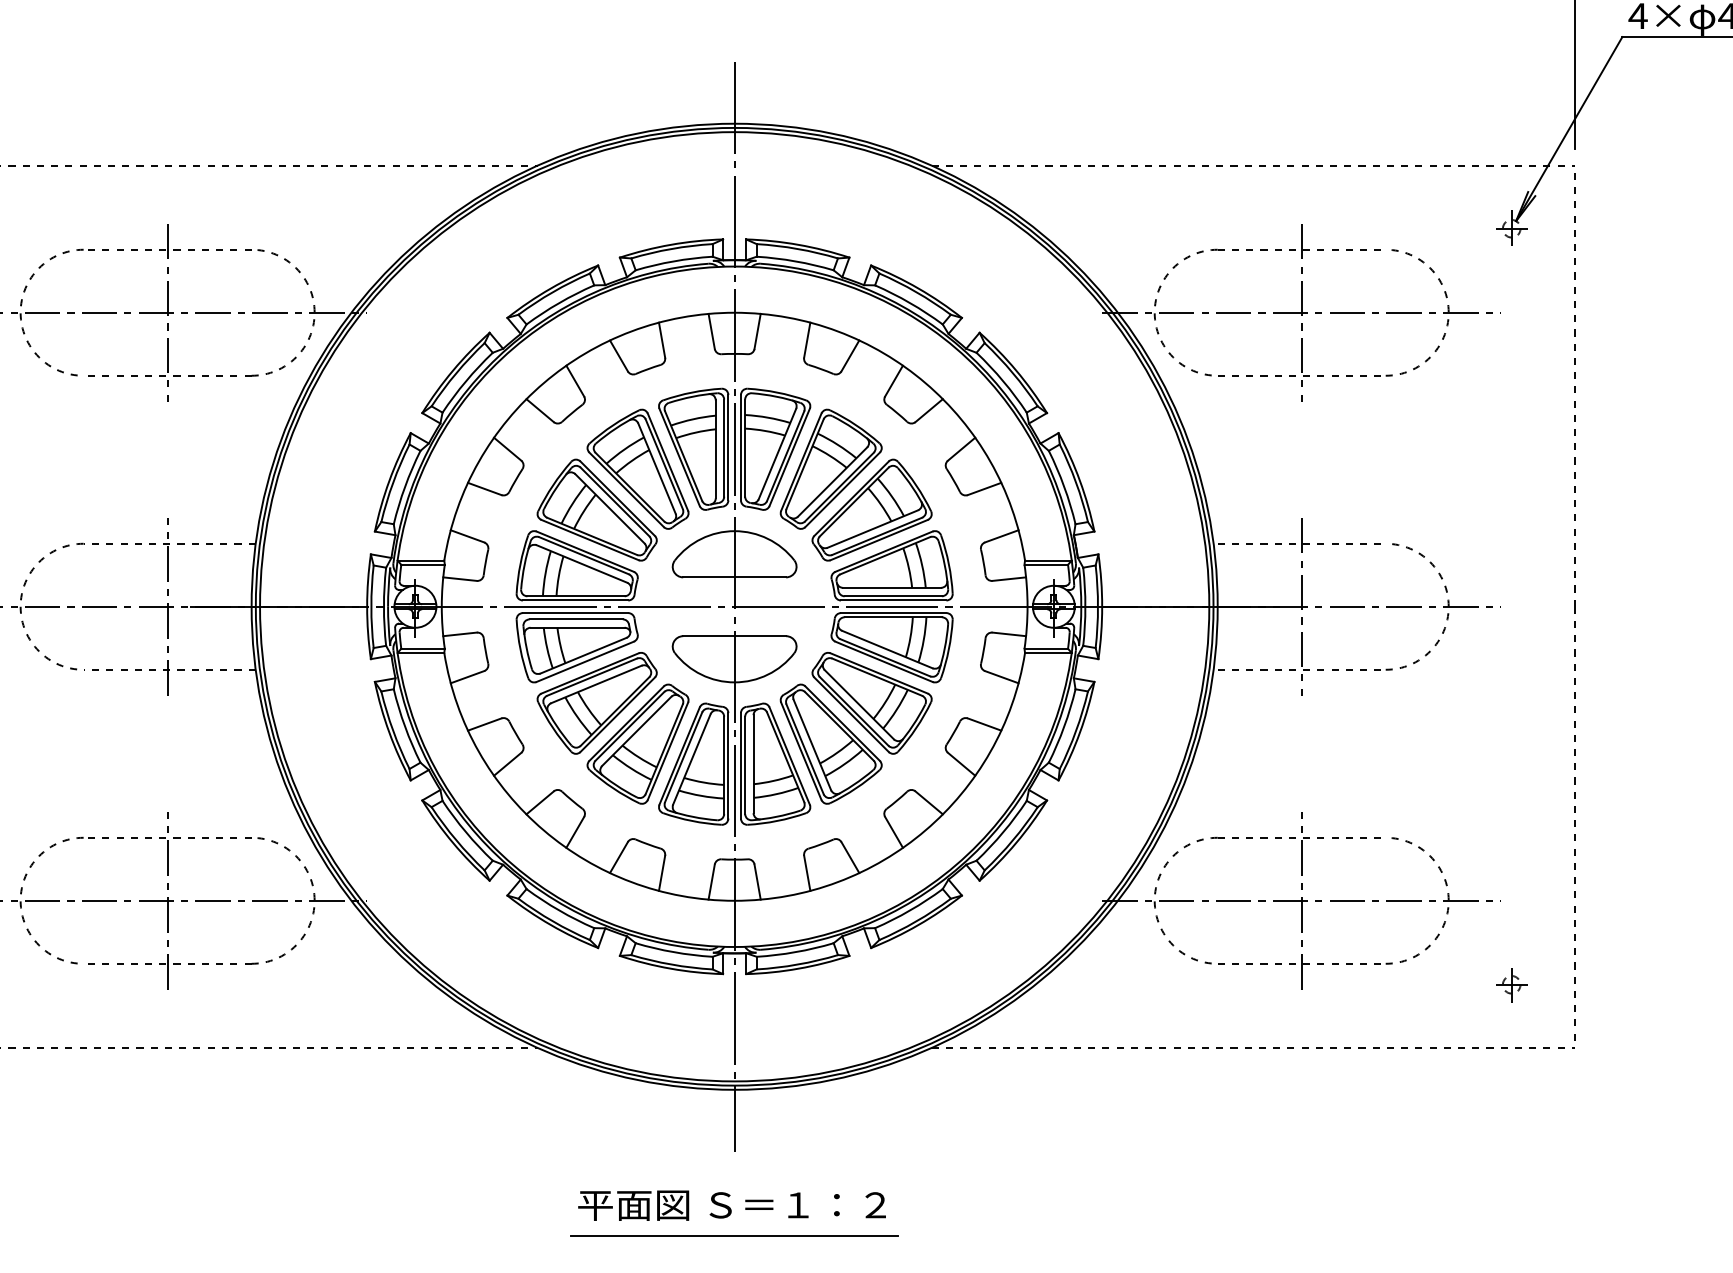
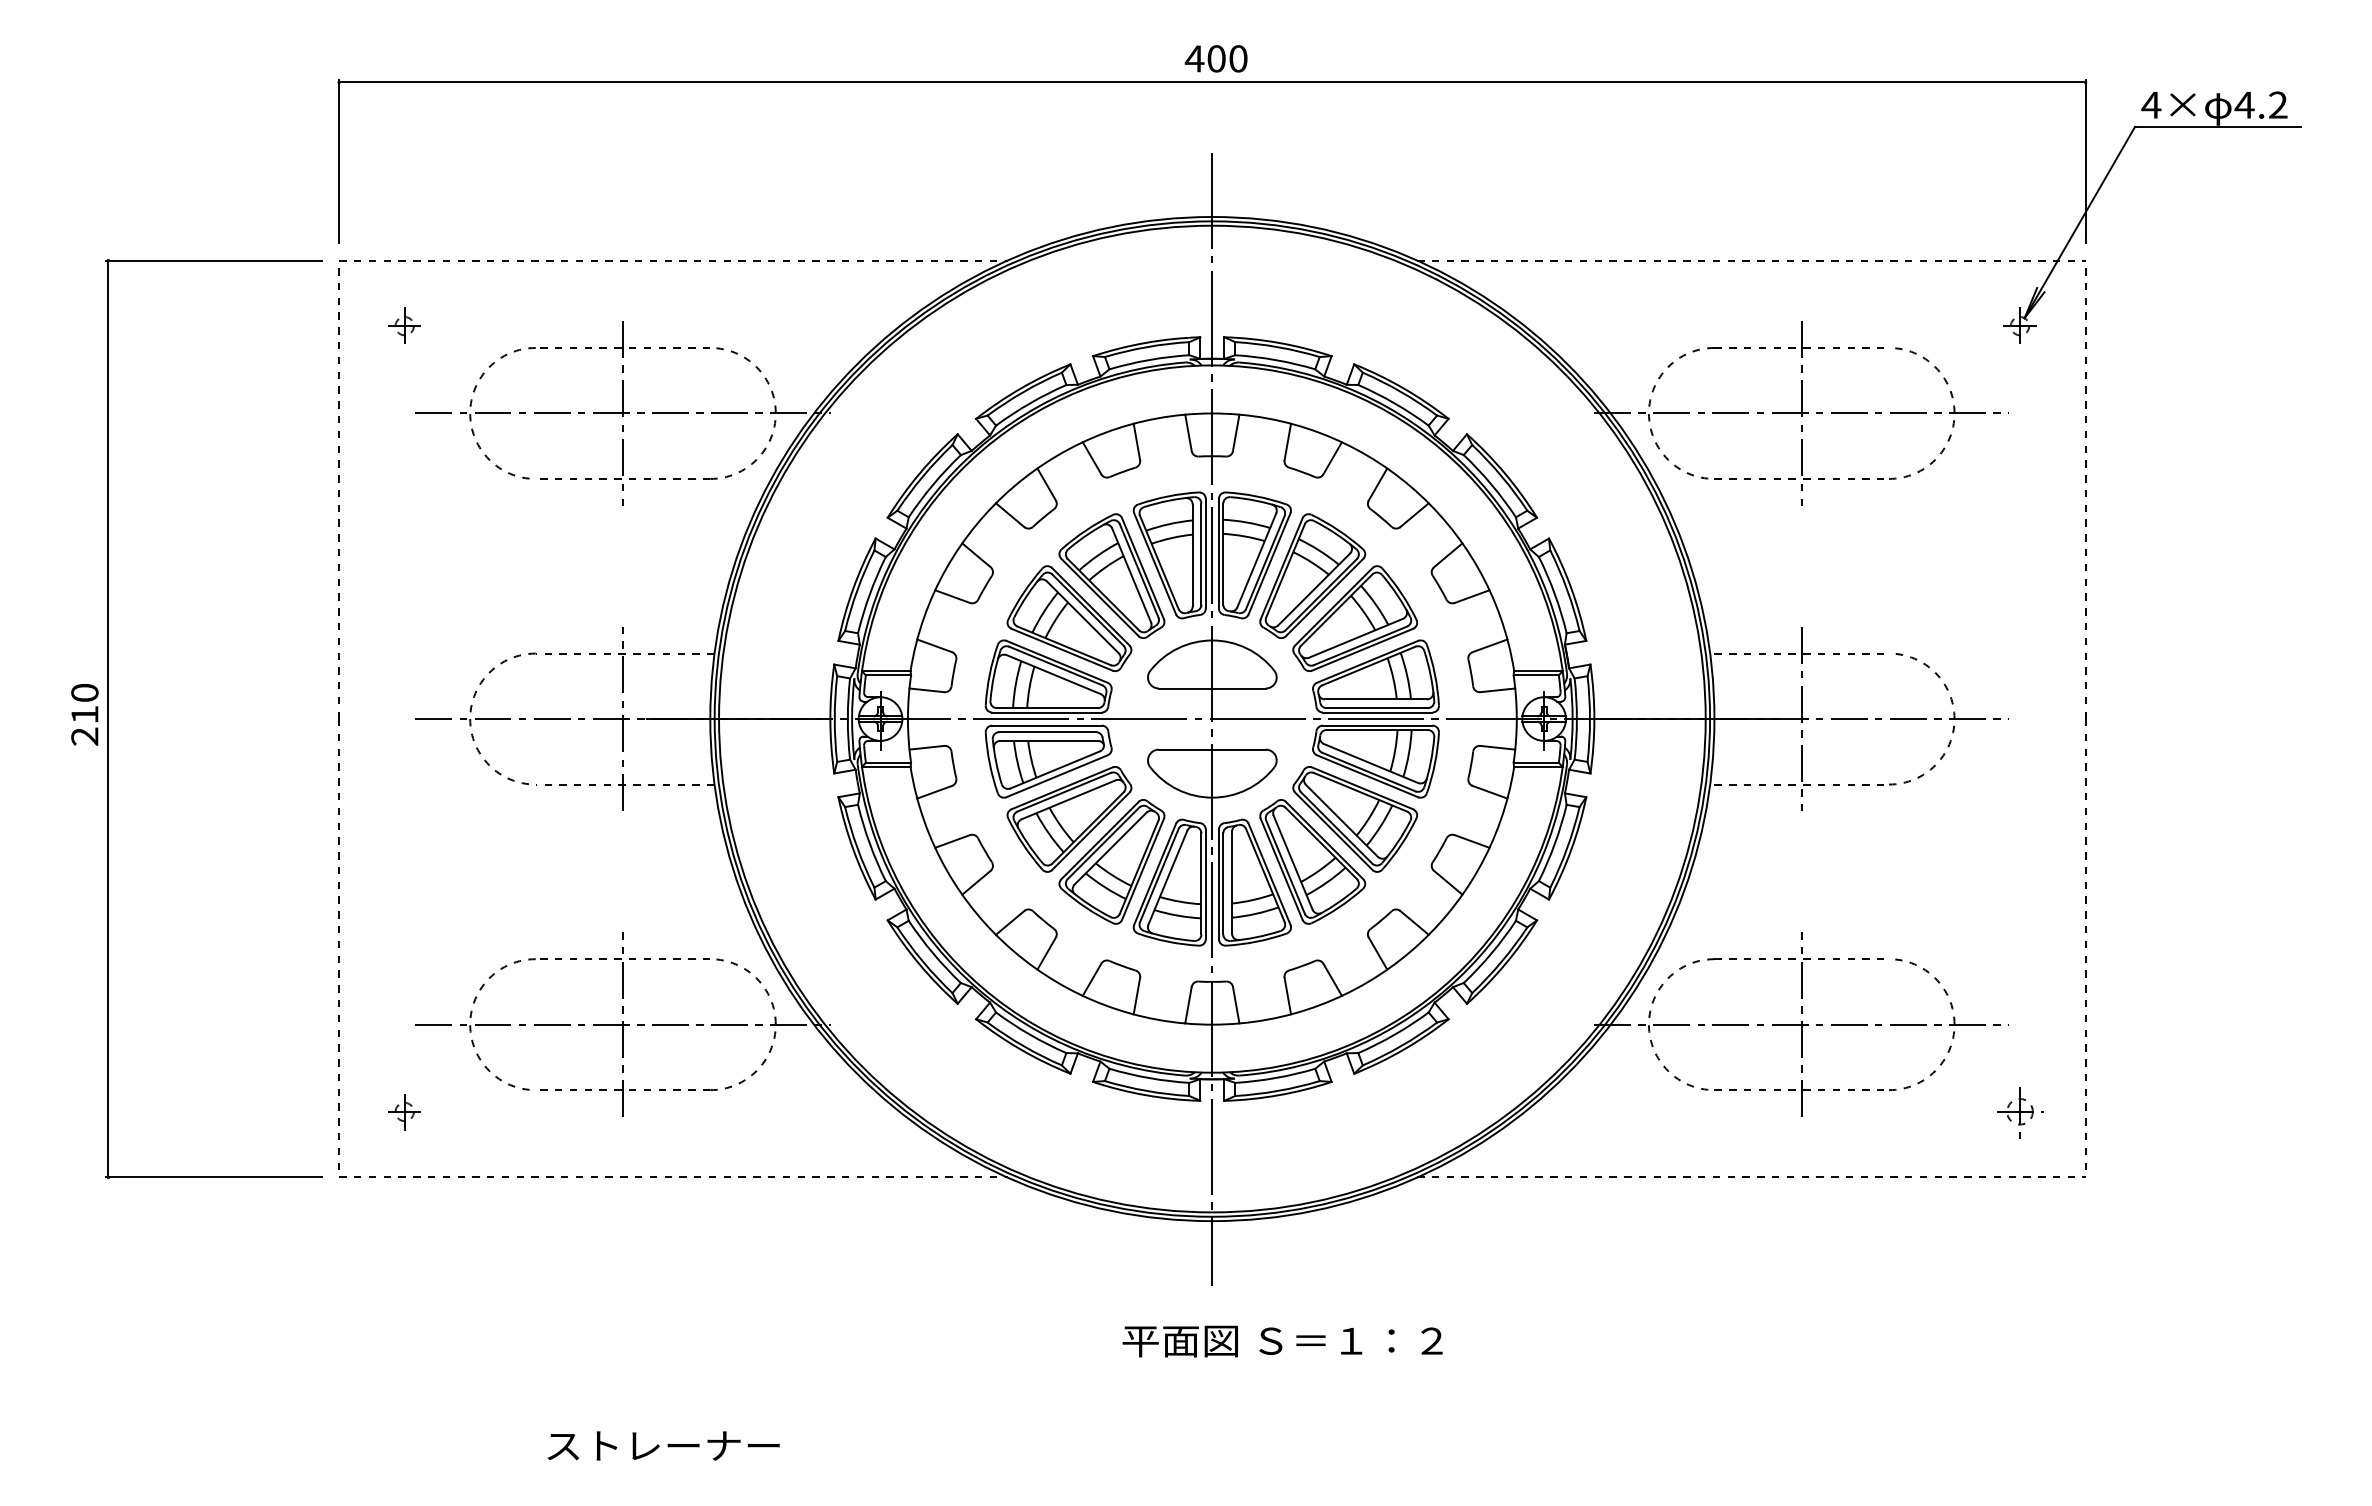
part: (1511, 985) -> (2019, 1112), size x1.4
text: (731, 1205) -> (1282, 1341), moved
line: (733, 1235) -> (1211, 1372), removed

